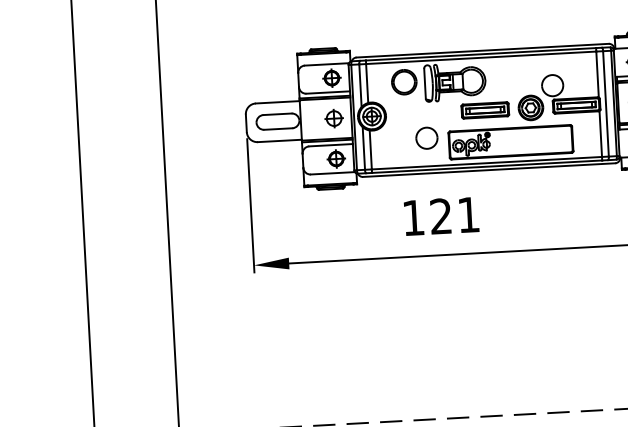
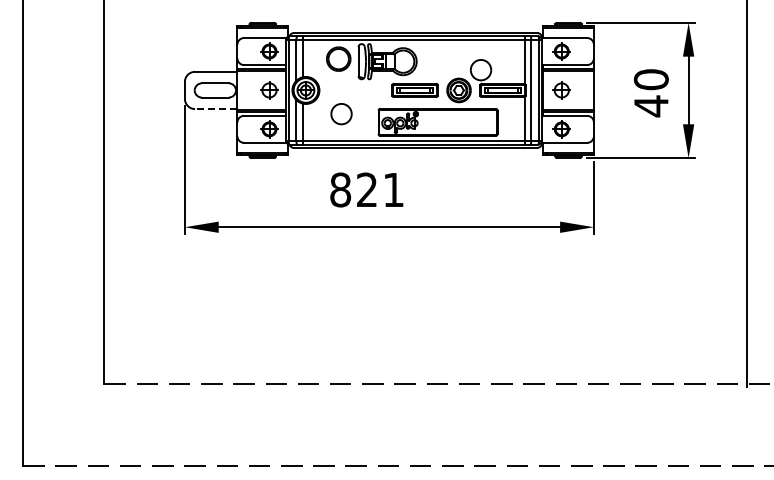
part: (426, 138) -> (341, 114), moved
line: (279, 141) -> (215, 109), solid -> dashed
text: (413, 217) -> (340, 189), 121 -> 821

